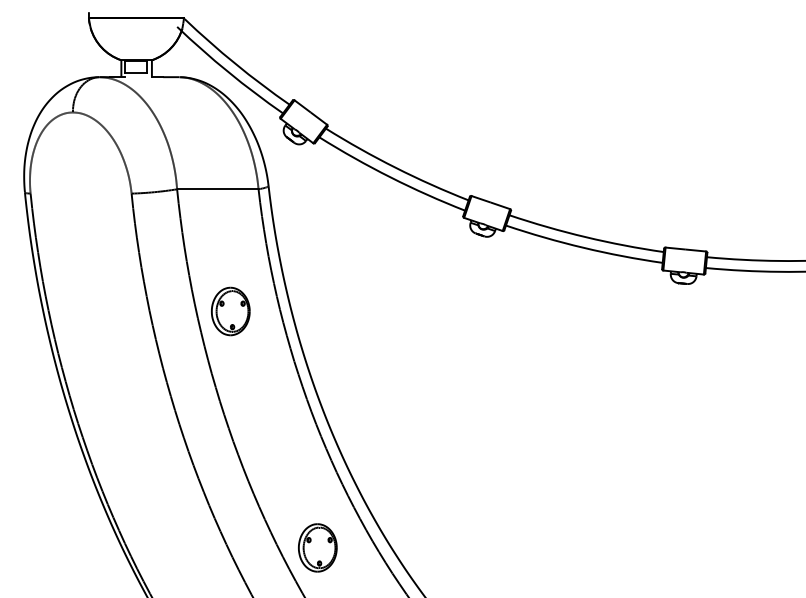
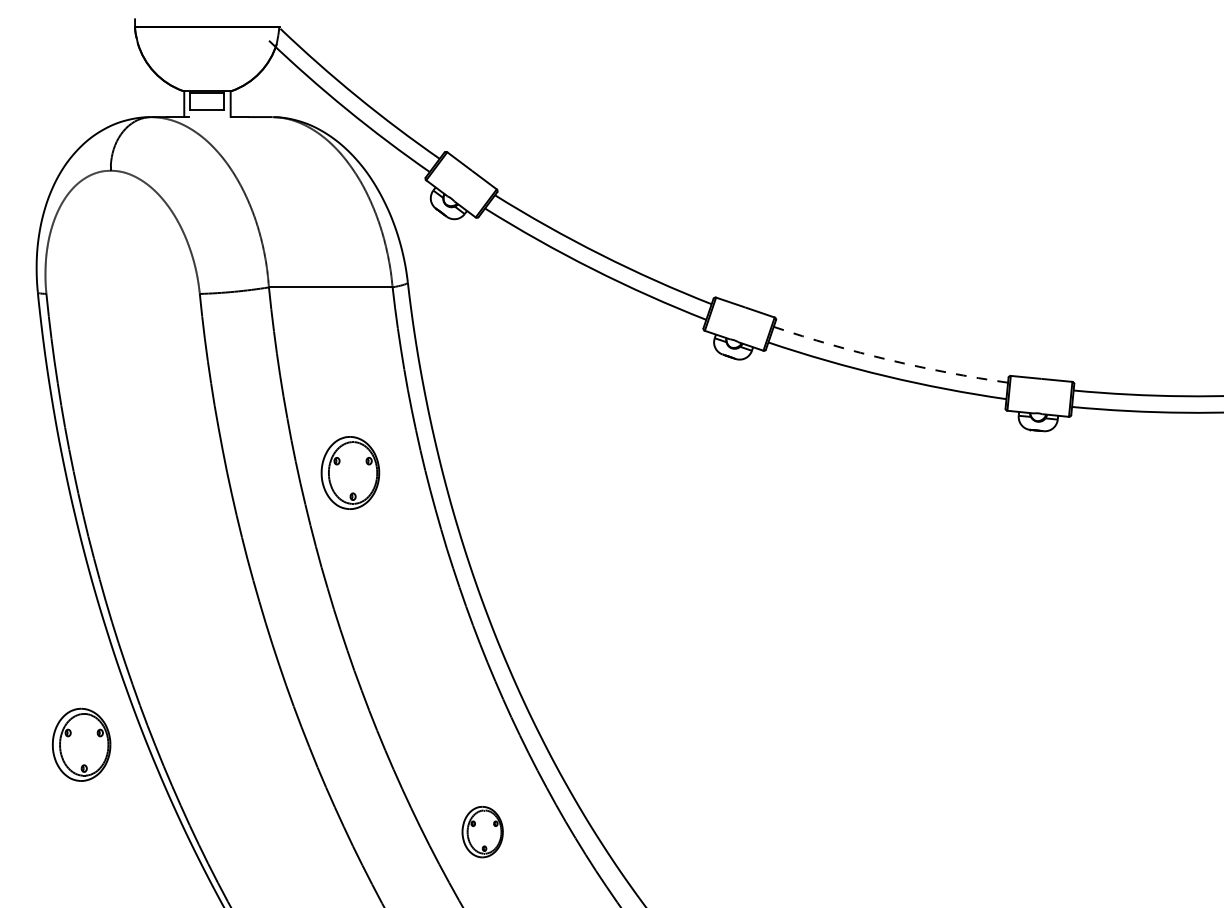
arc: (585, 237) -> (889, 360), solid -> dashed
part: (53, 490) -> (81, 744), added
part: (317, 547) -> (482, 831), size x0.7

